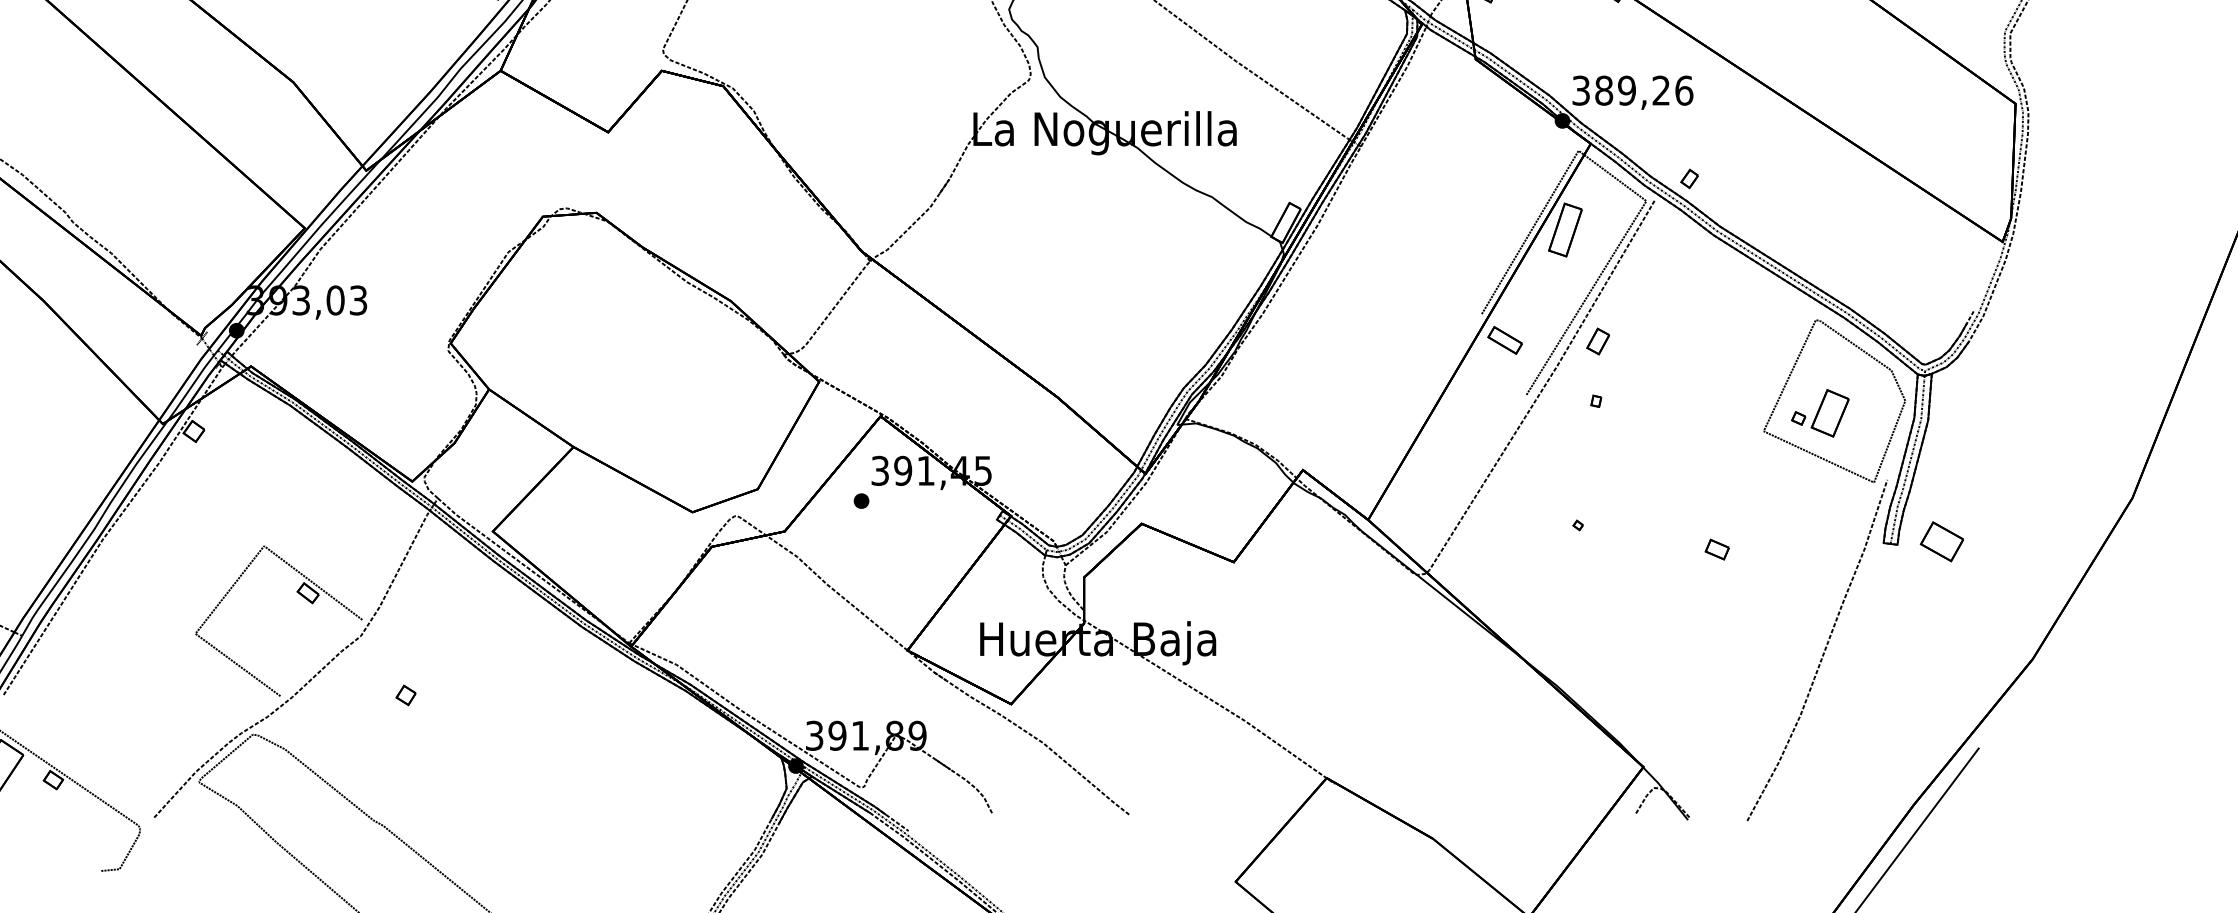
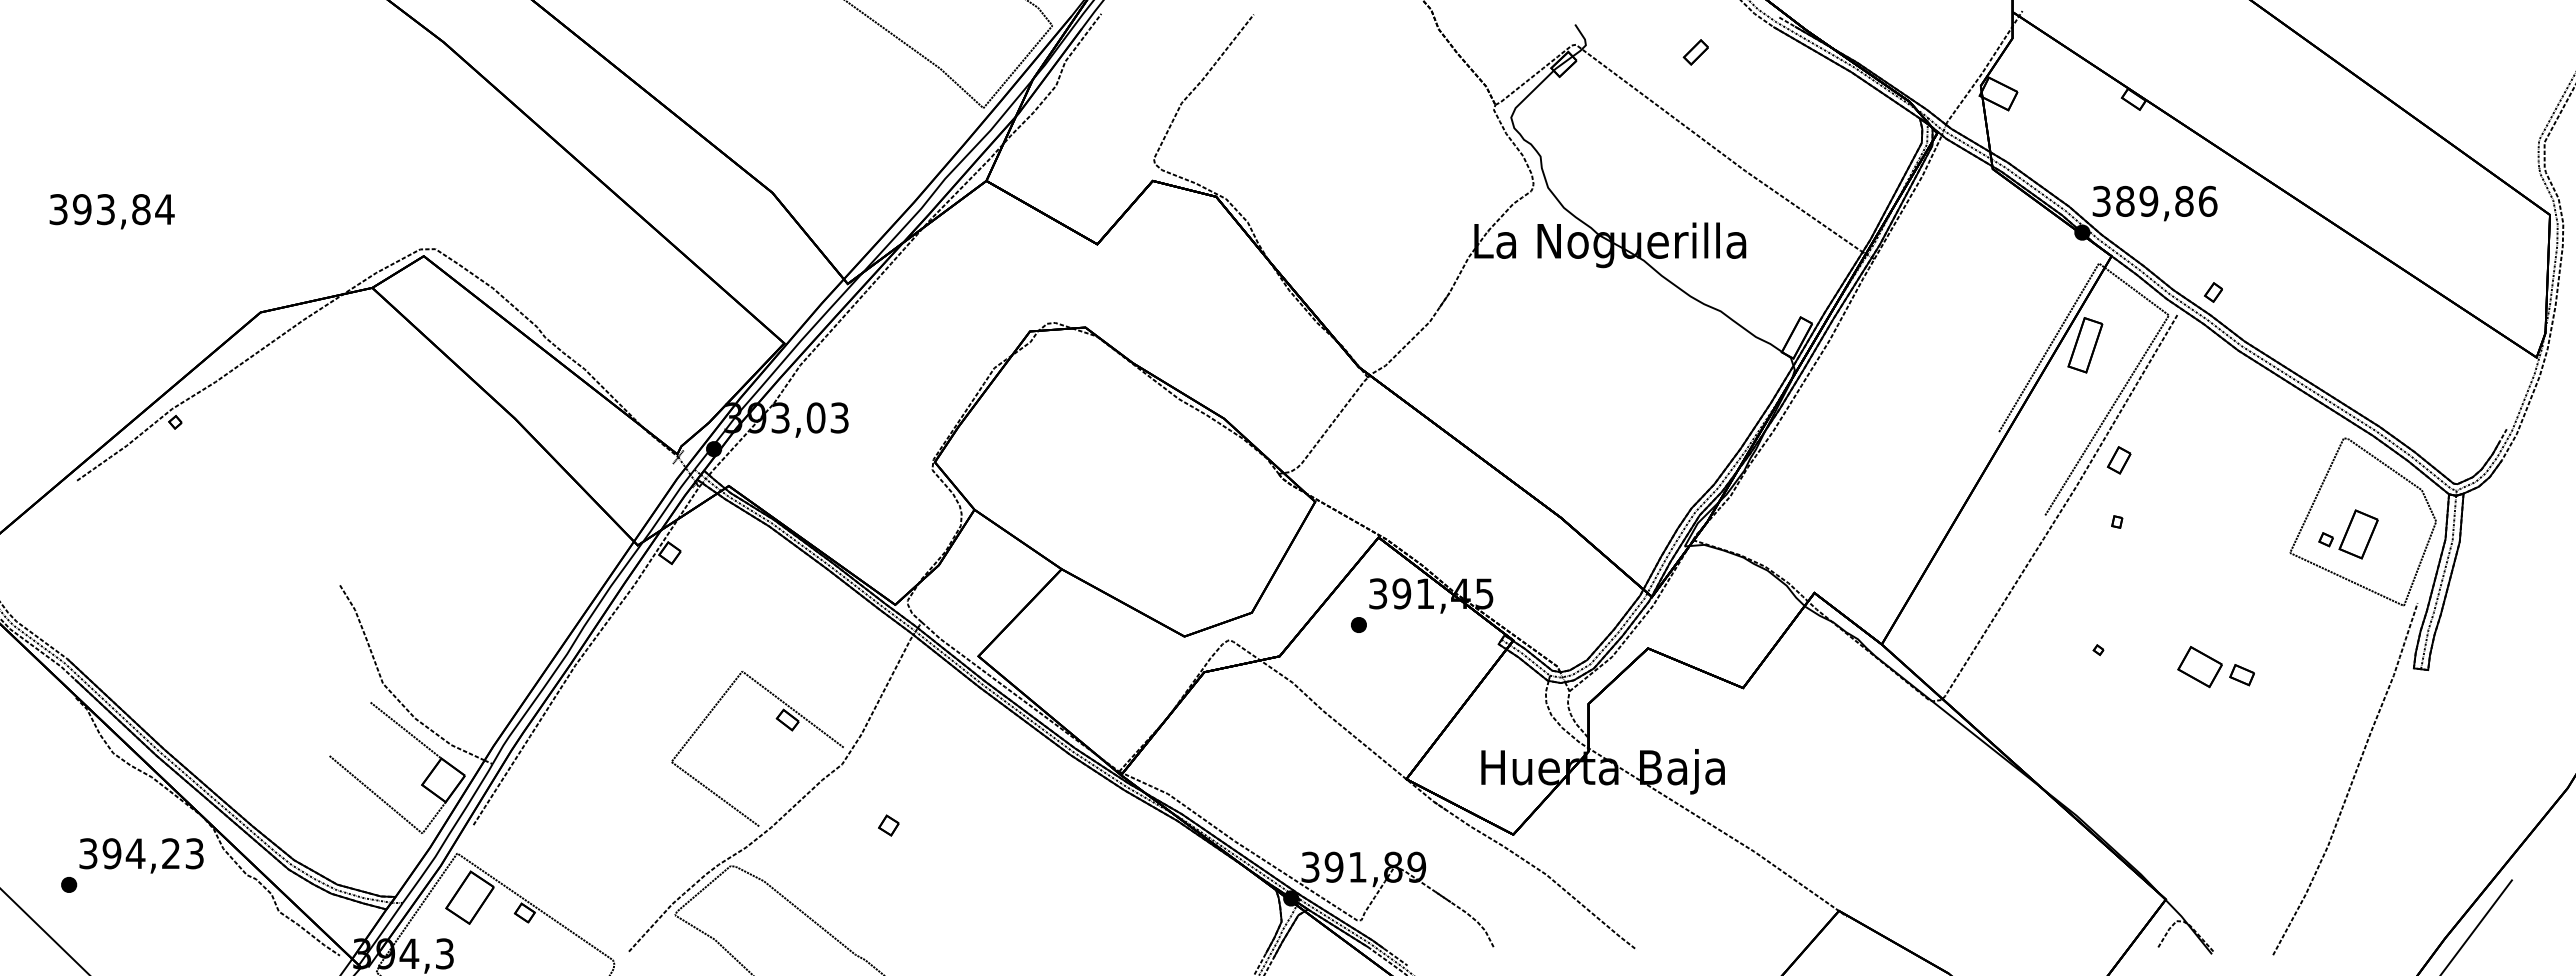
text: (1661, 90) -> (2184, 201), 389,26 -> 389,86
part: (1504, 340) -> (2022, 459), removed
part: (1941, 542) -> (2199, 667), moved

